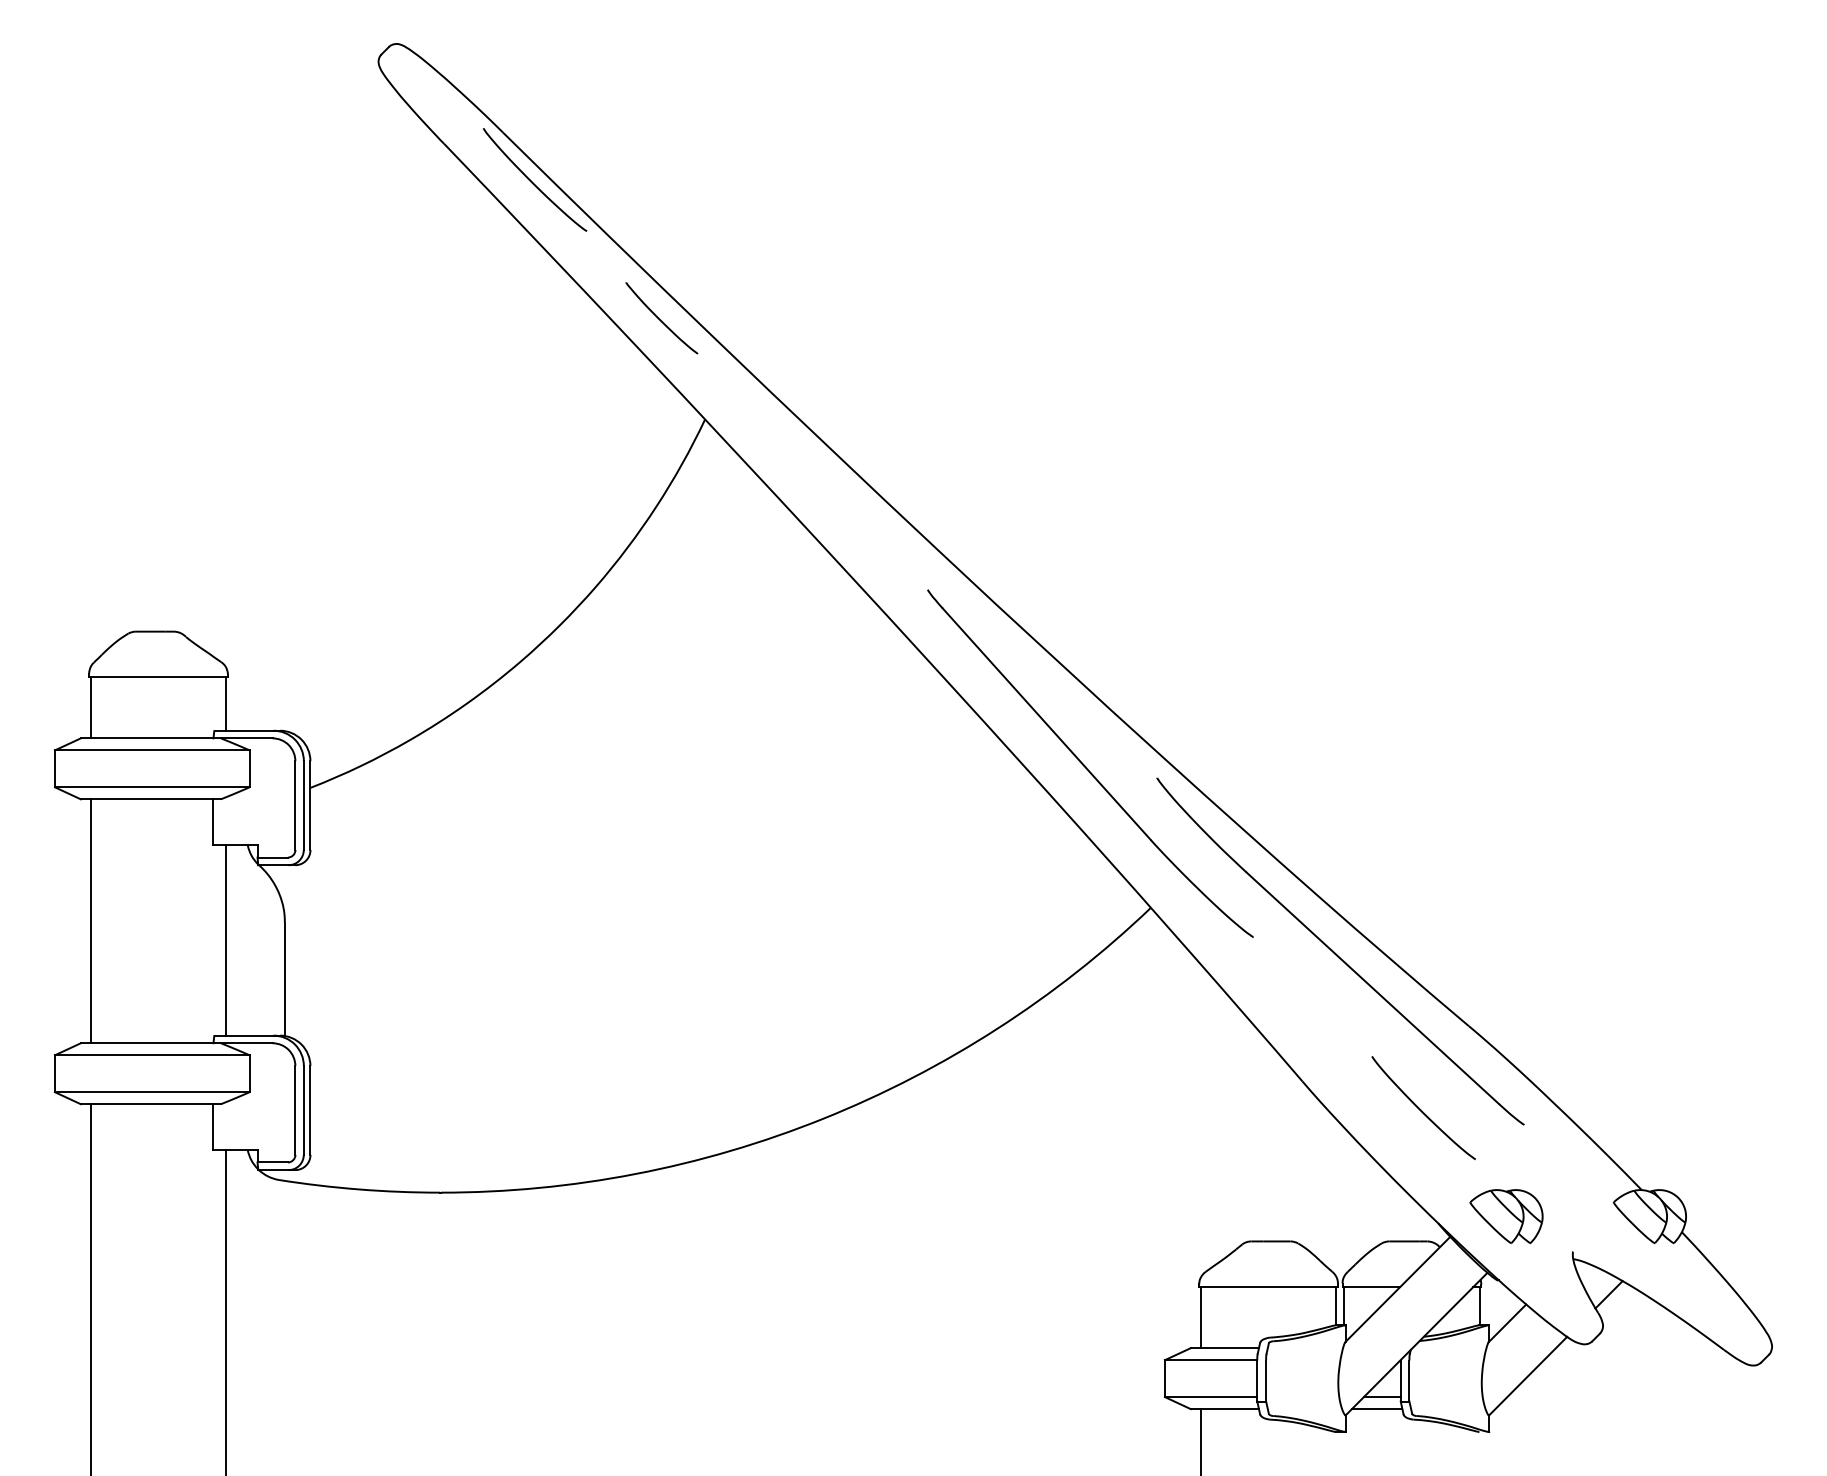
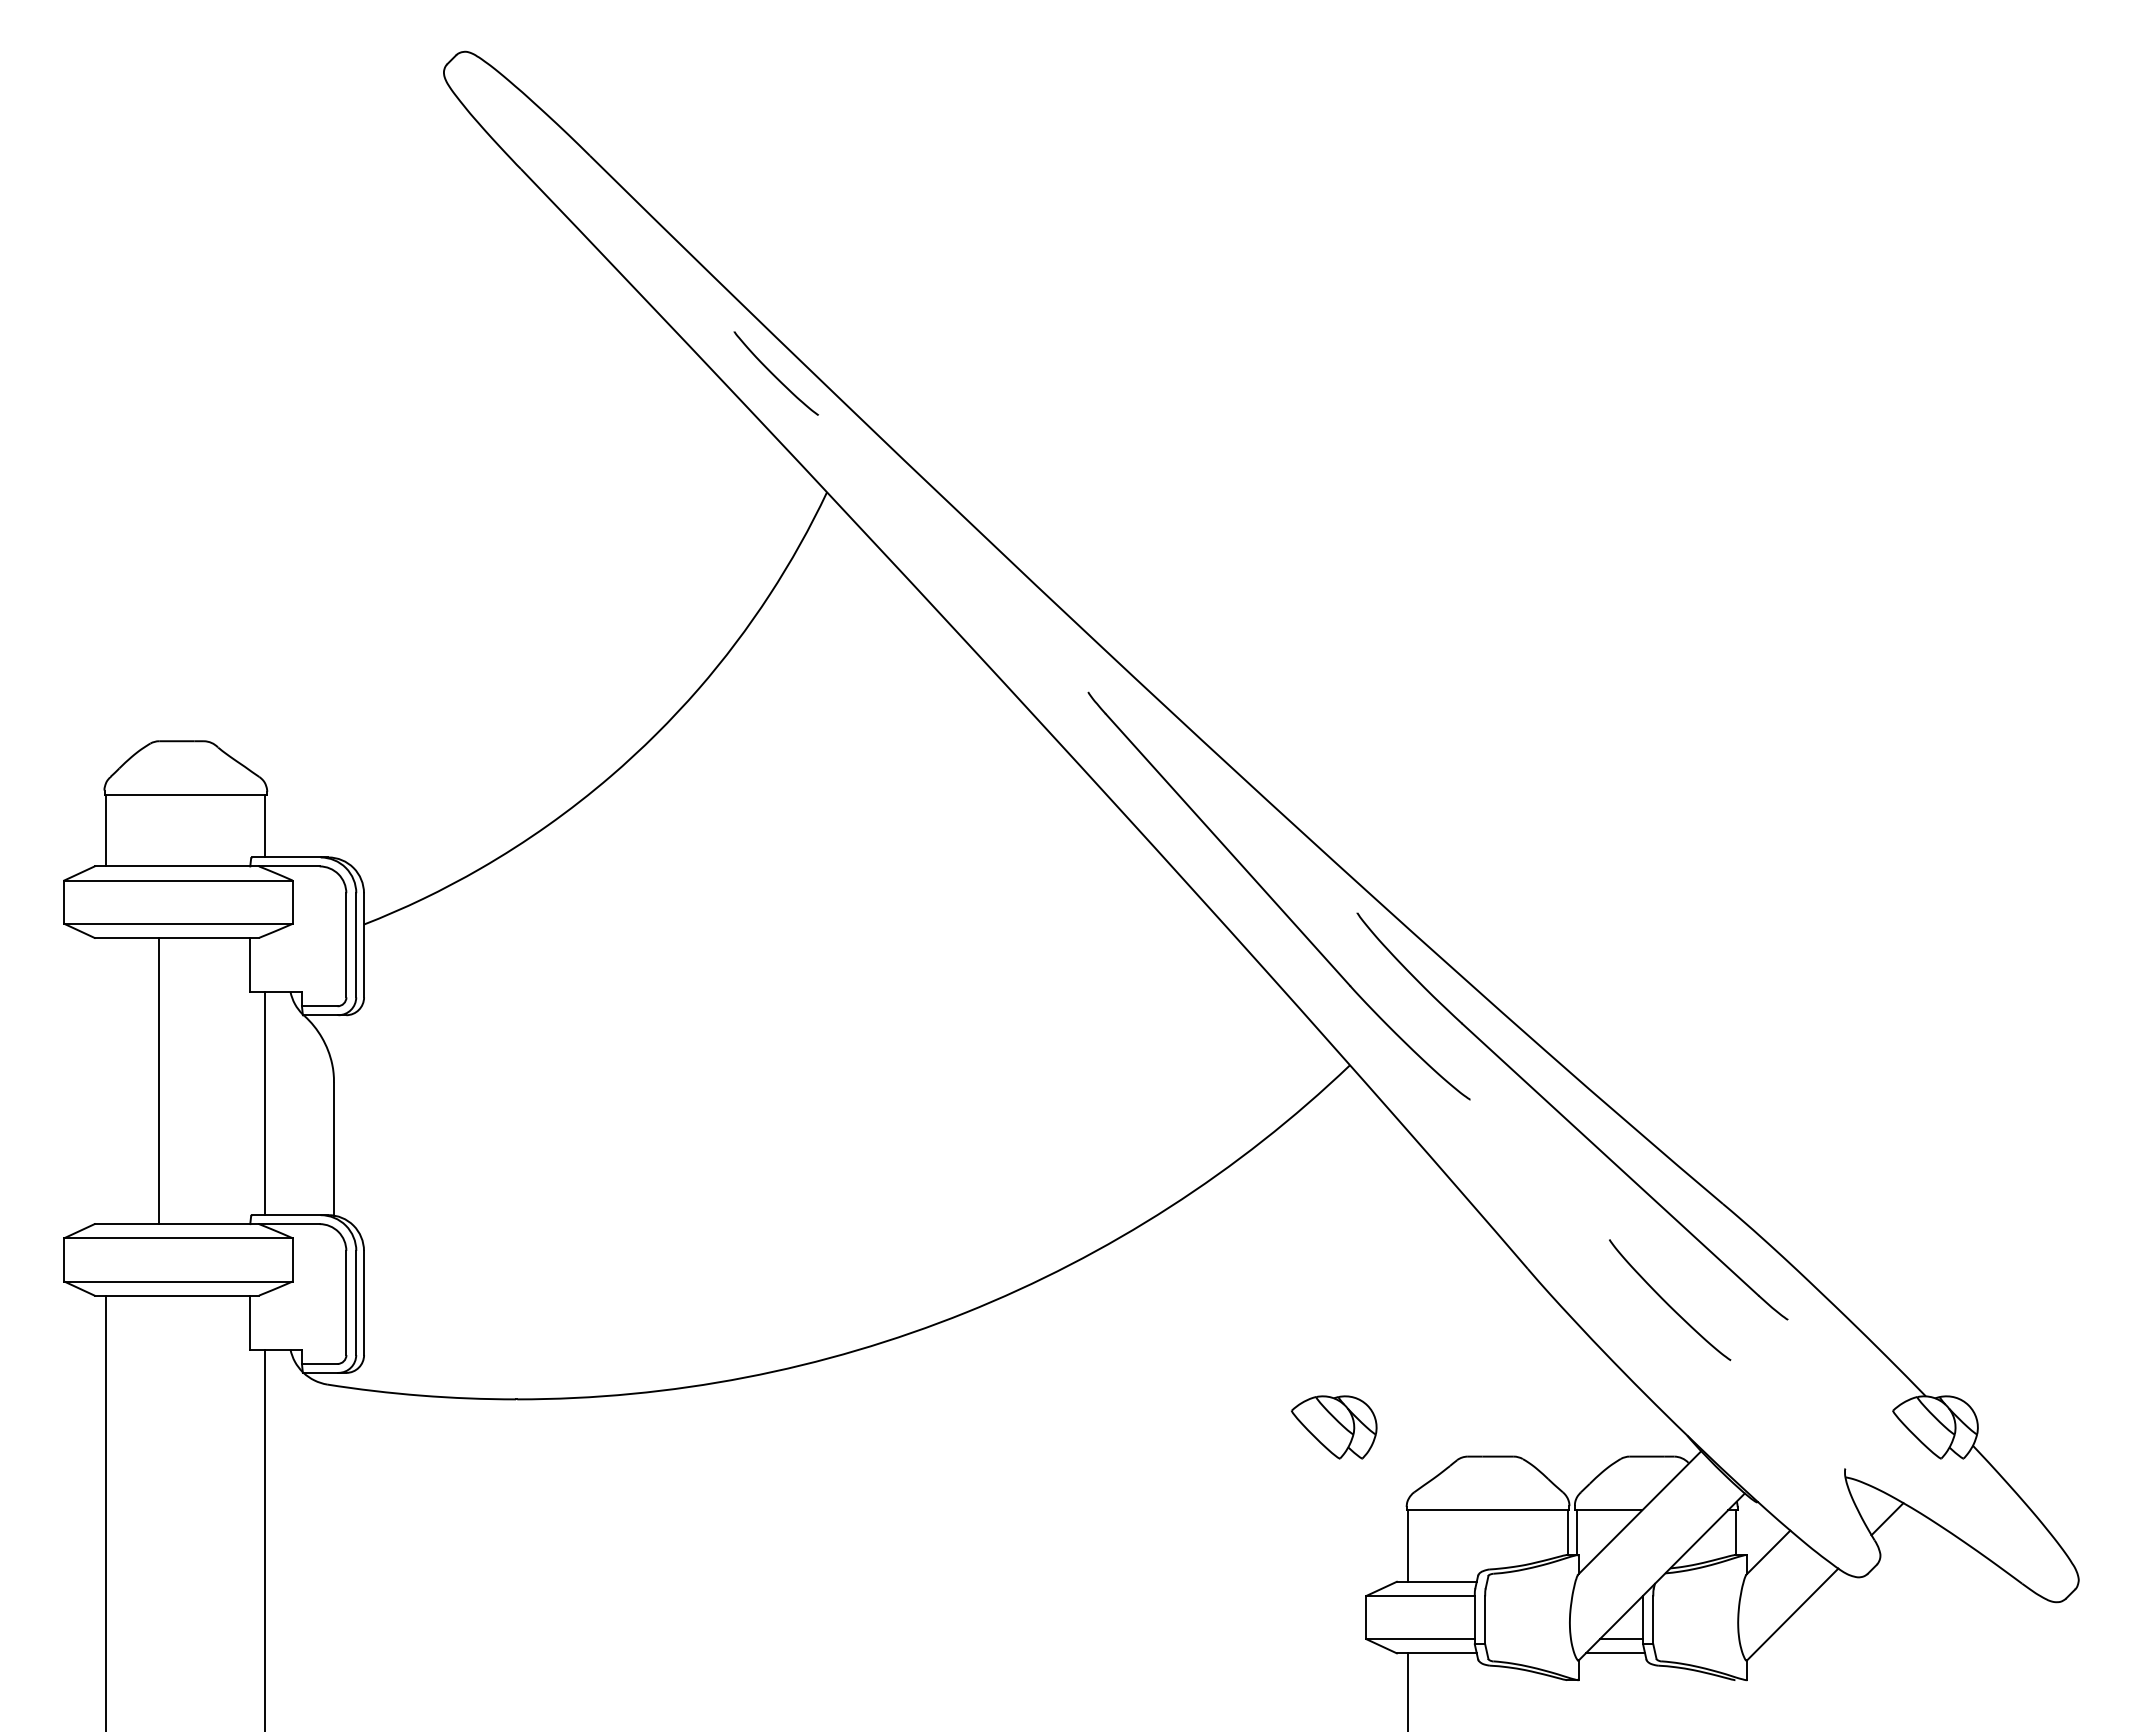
curve: (532, 181) -> (624, 213), removed
line: (90, 920) -> (159, 1080), moved
part: (1506, 1216) -> (1334, 1427), moved

